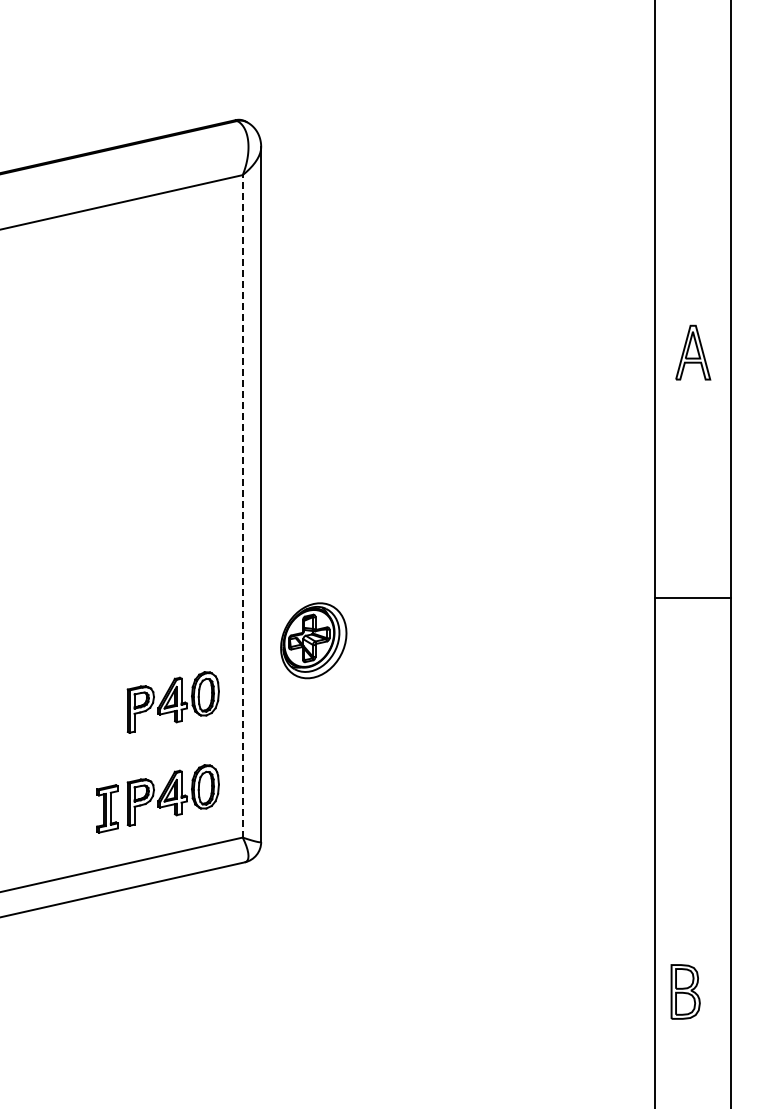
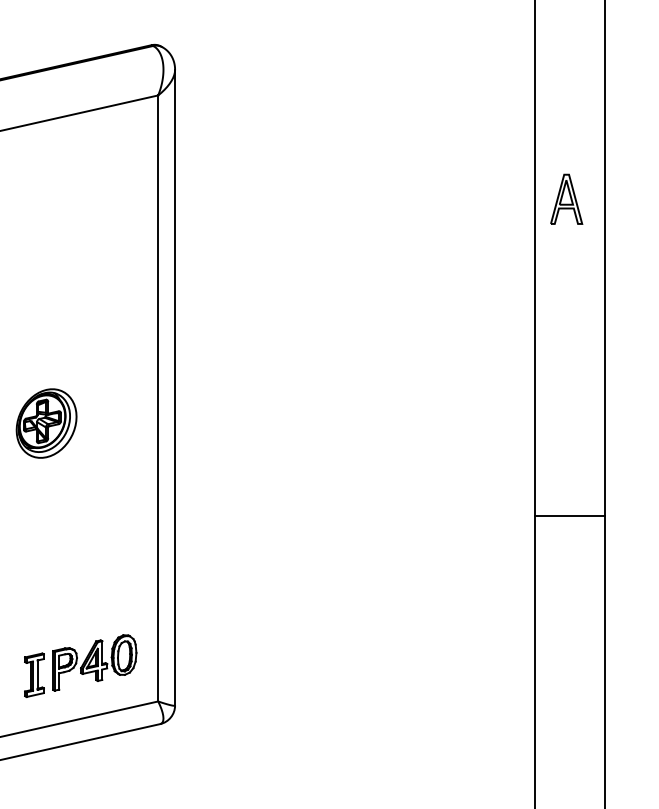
part: (693, 352) -> (566, 199), moved
line: (242, 505) -> (157, 397), dashed -> solid
line: (692, 597) -> (569, 515), moved
part: (313, 640) -> (46, 423), moved
part: (172, 702) -> (93, 577), removed

